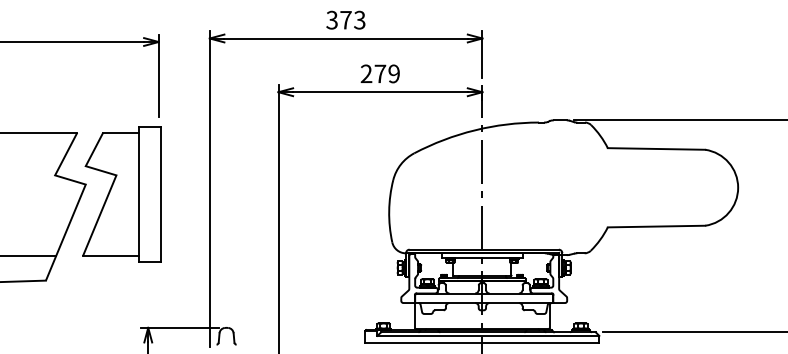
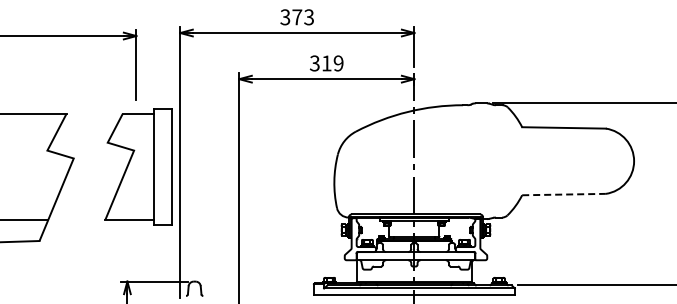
text: (373, 73) -> (320, 63), 279 -> 319
part: (121, 193) -> (138, 166), moved
line: (657, 226) -> (564, 194), solid -> dashed

